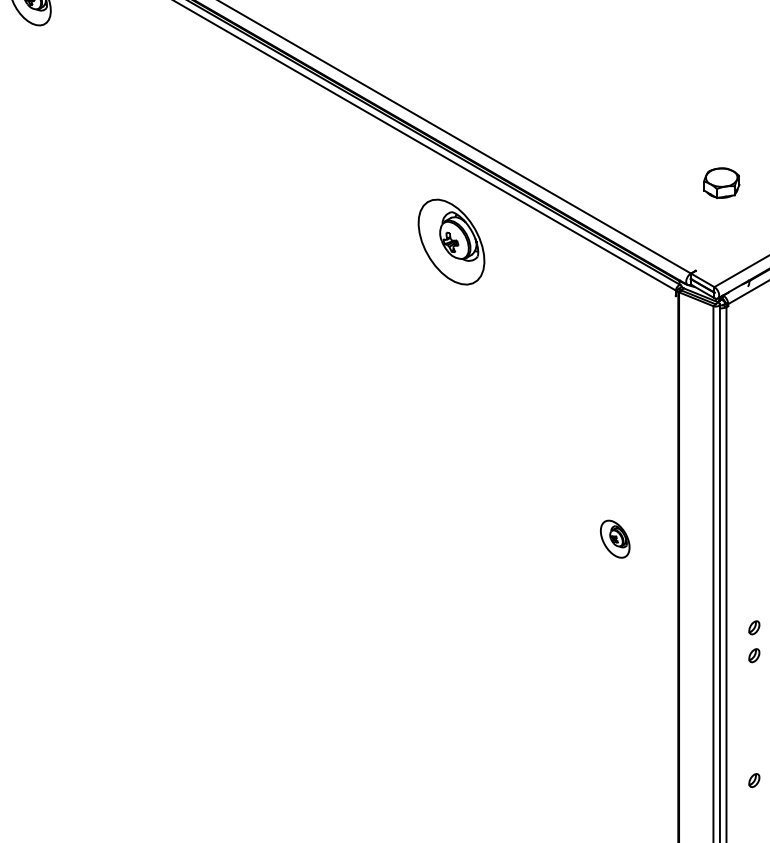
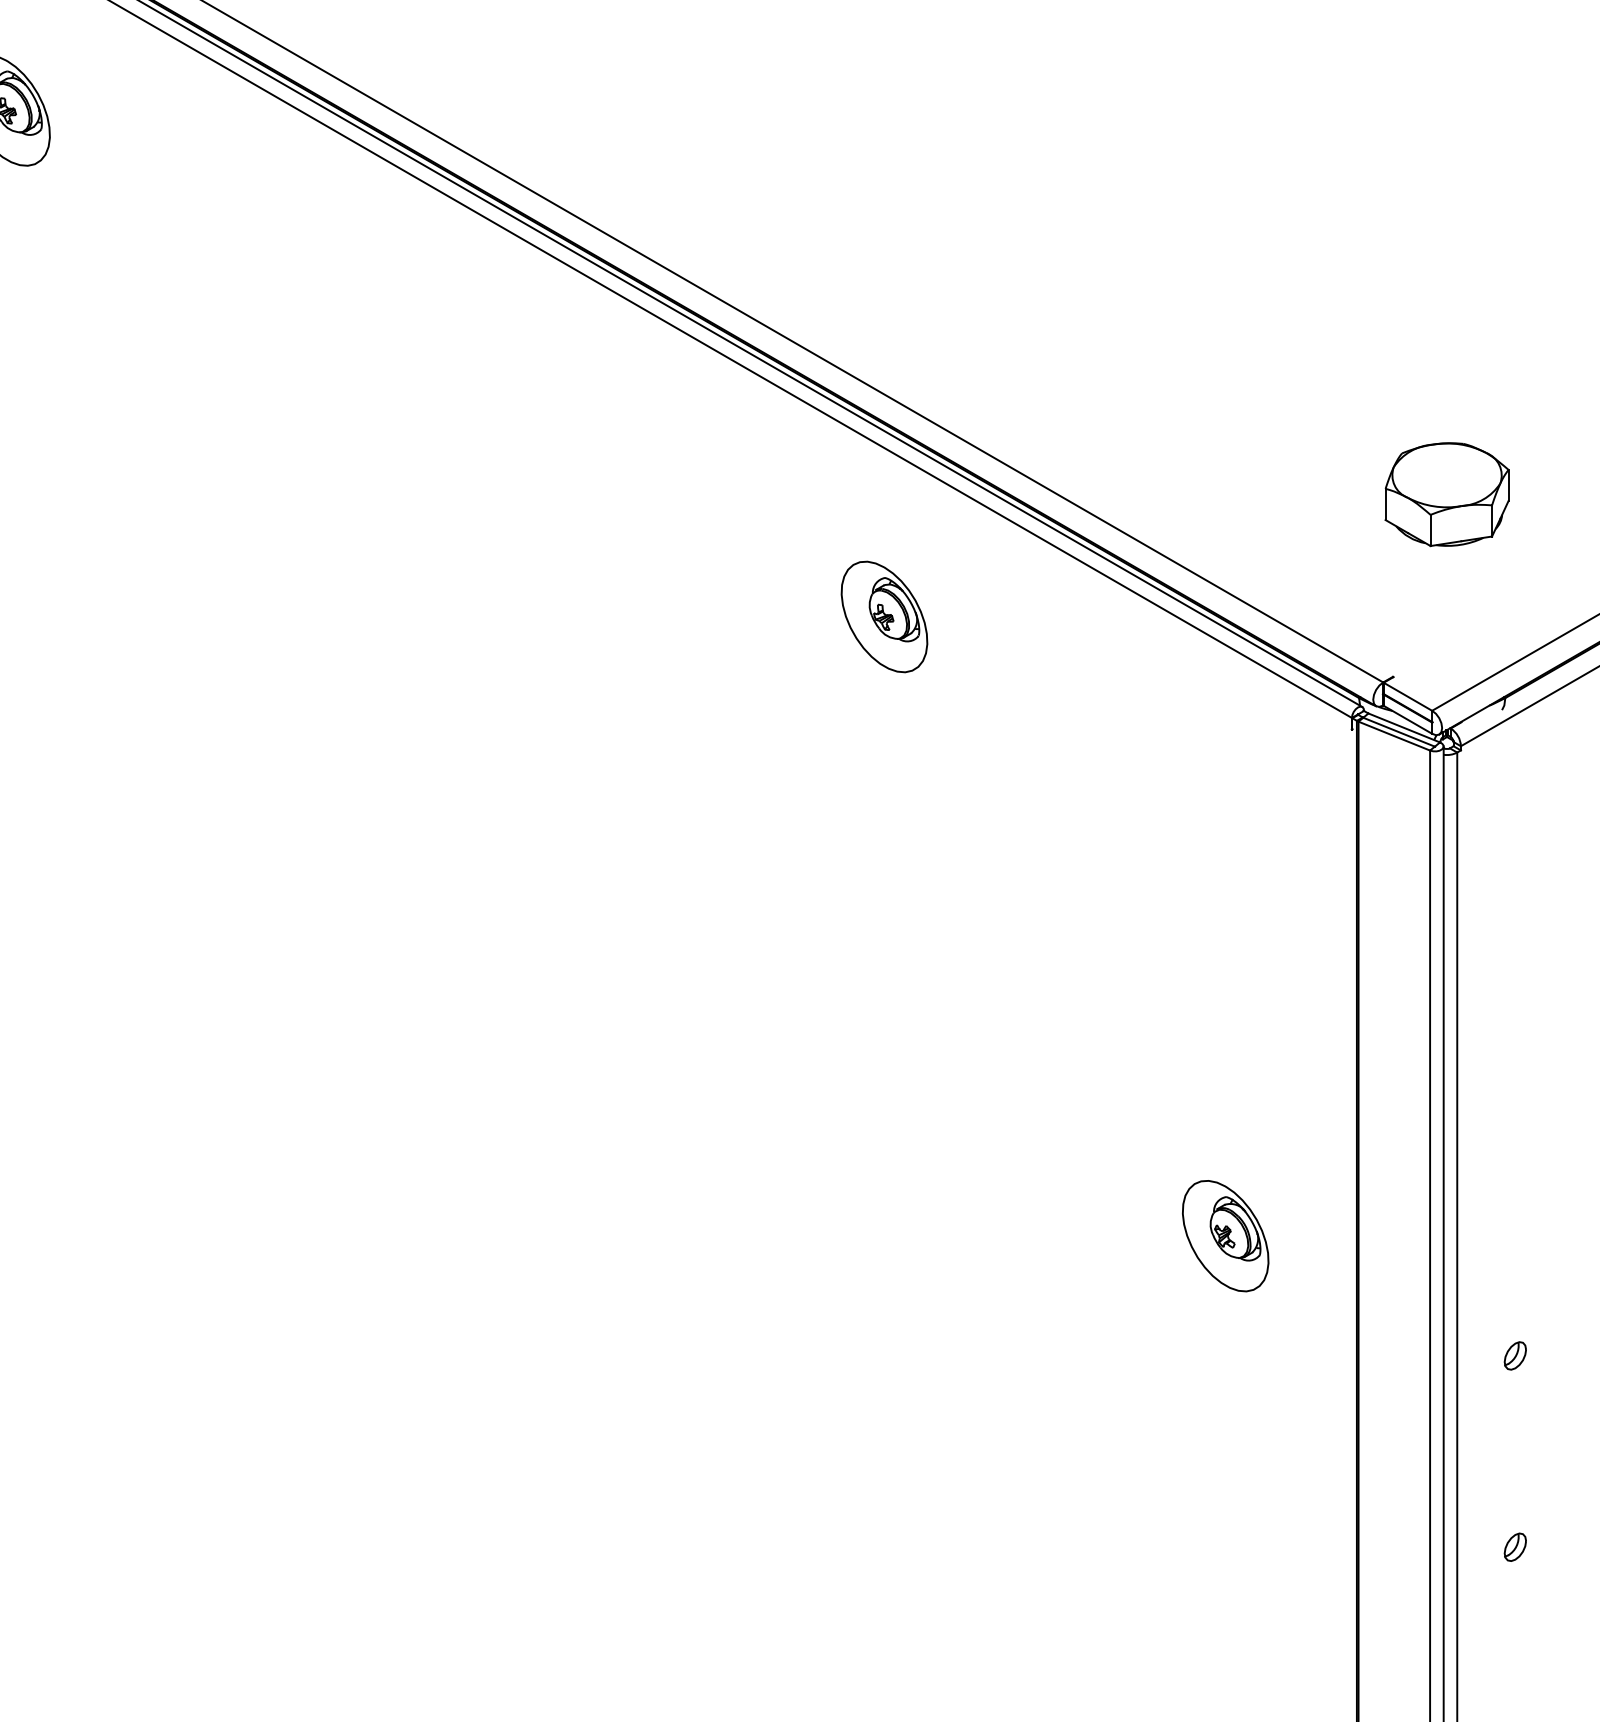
part: (721, 182) -> (1446, 492), size x1.67
part: (451, 241) -> (884, 615), size x0.62
part: (614, 538) -> (1223, 1234), size x1.43
part: (754, 627) -> (1515, 1355), moved
part: (754, 655) -> (1515, 1546), moved

